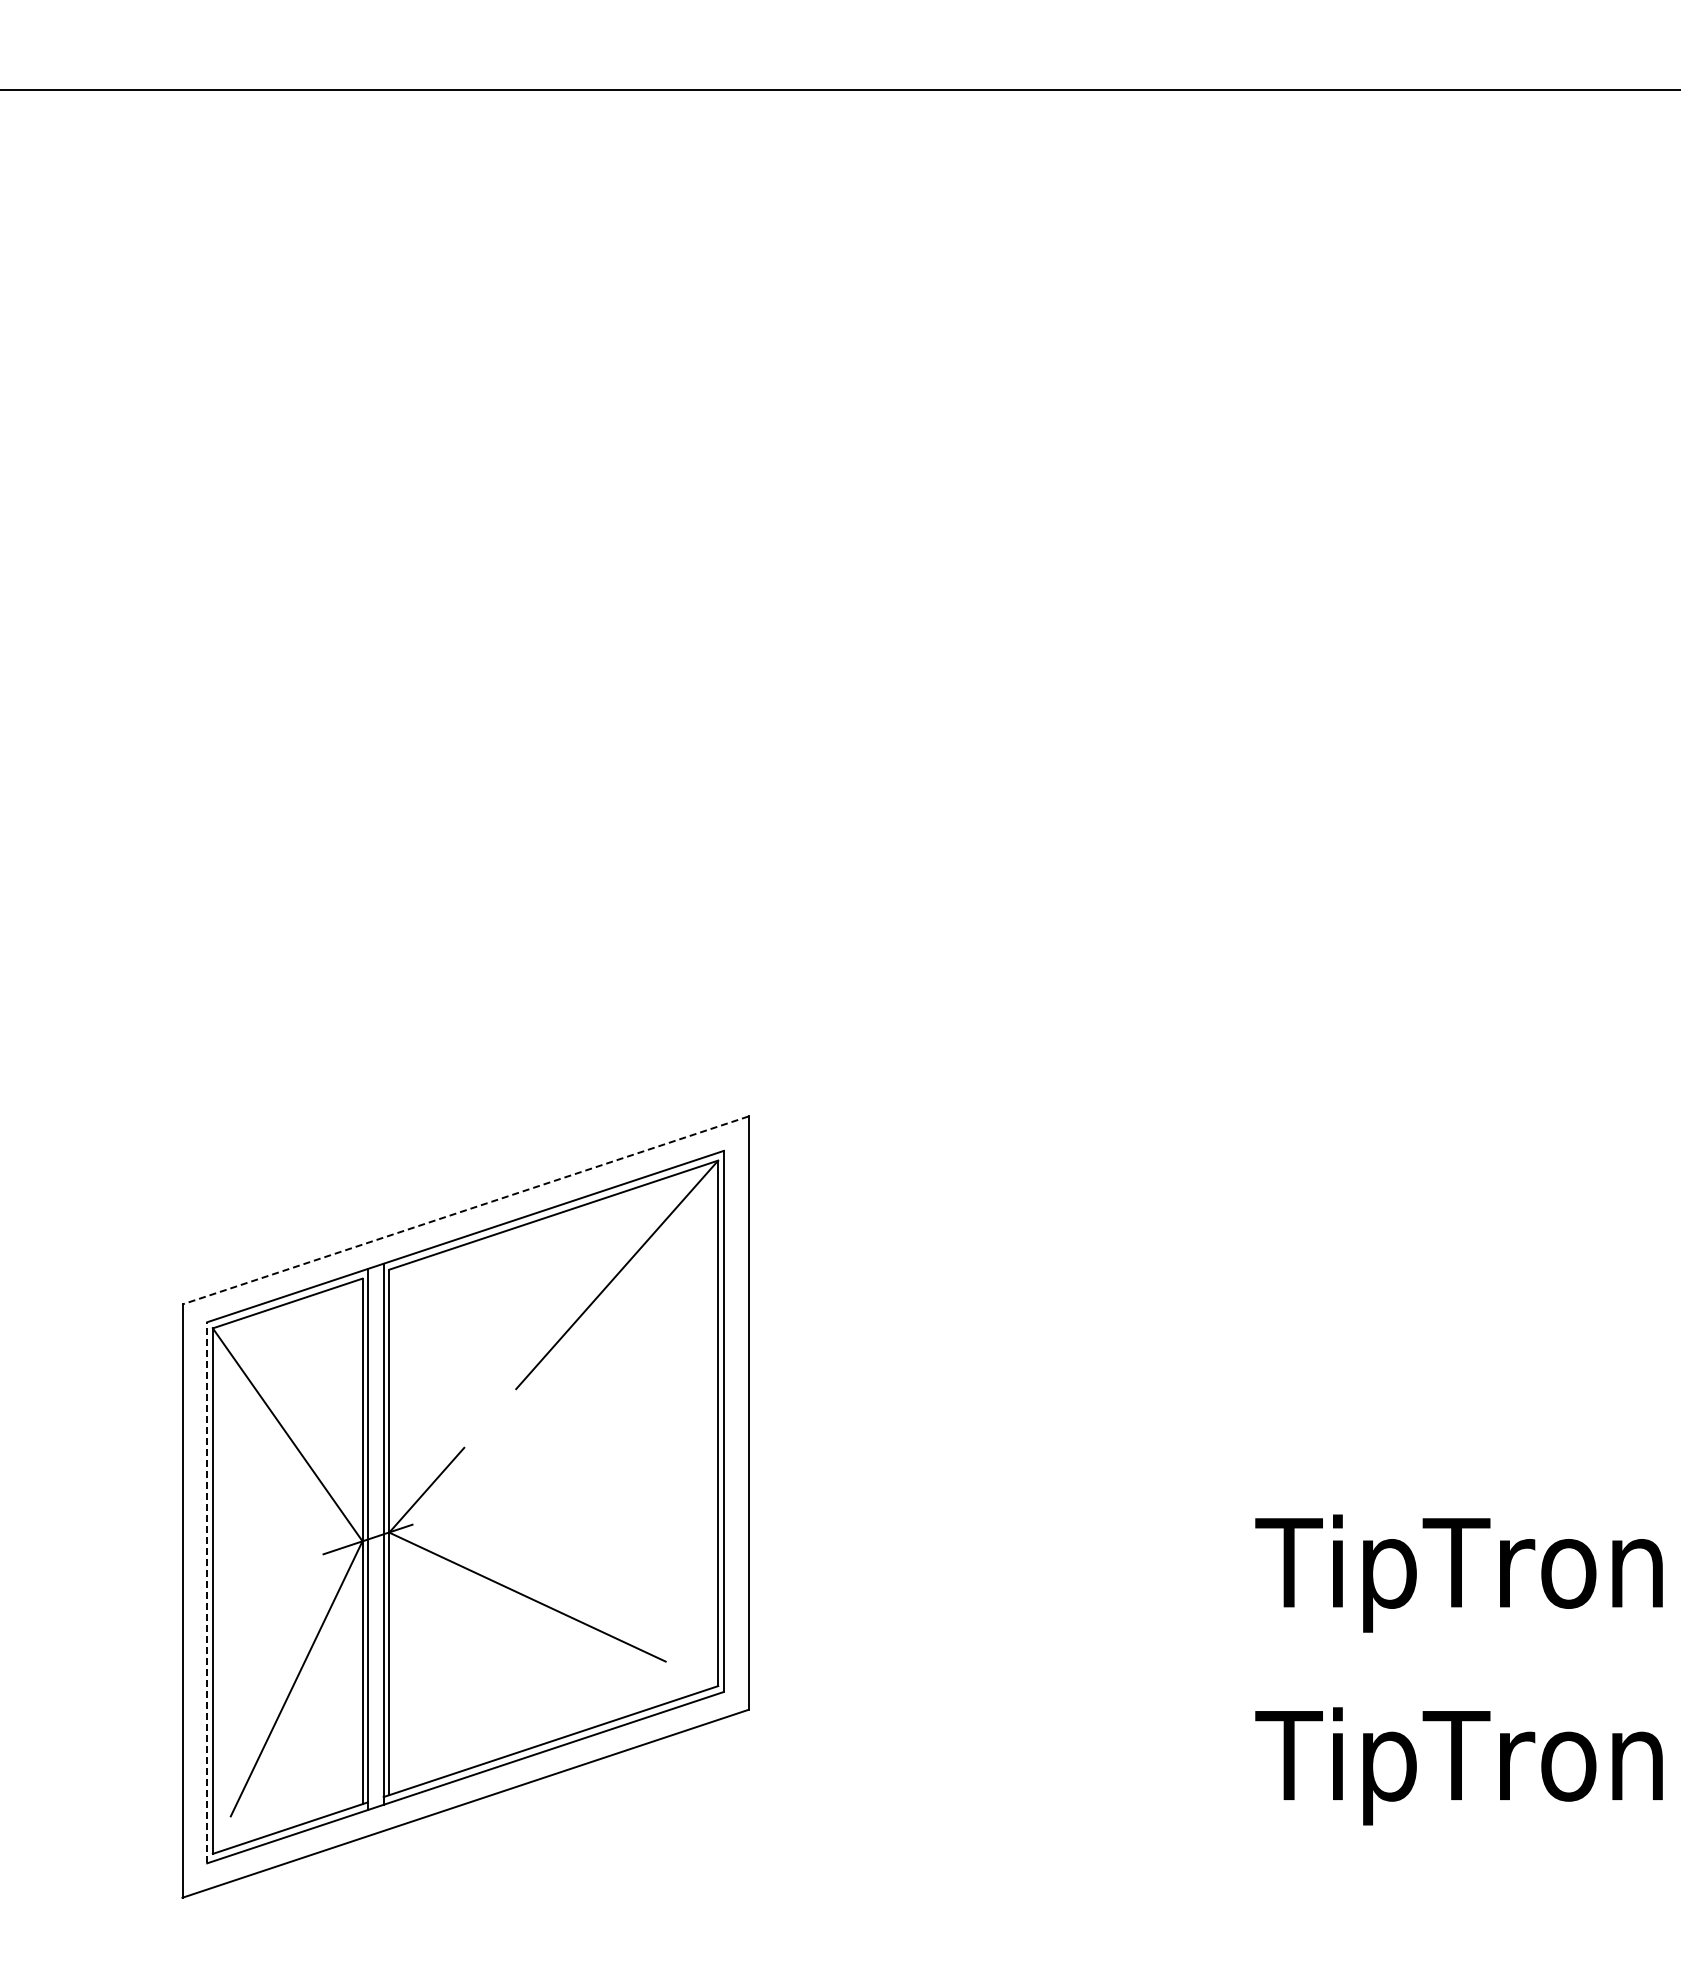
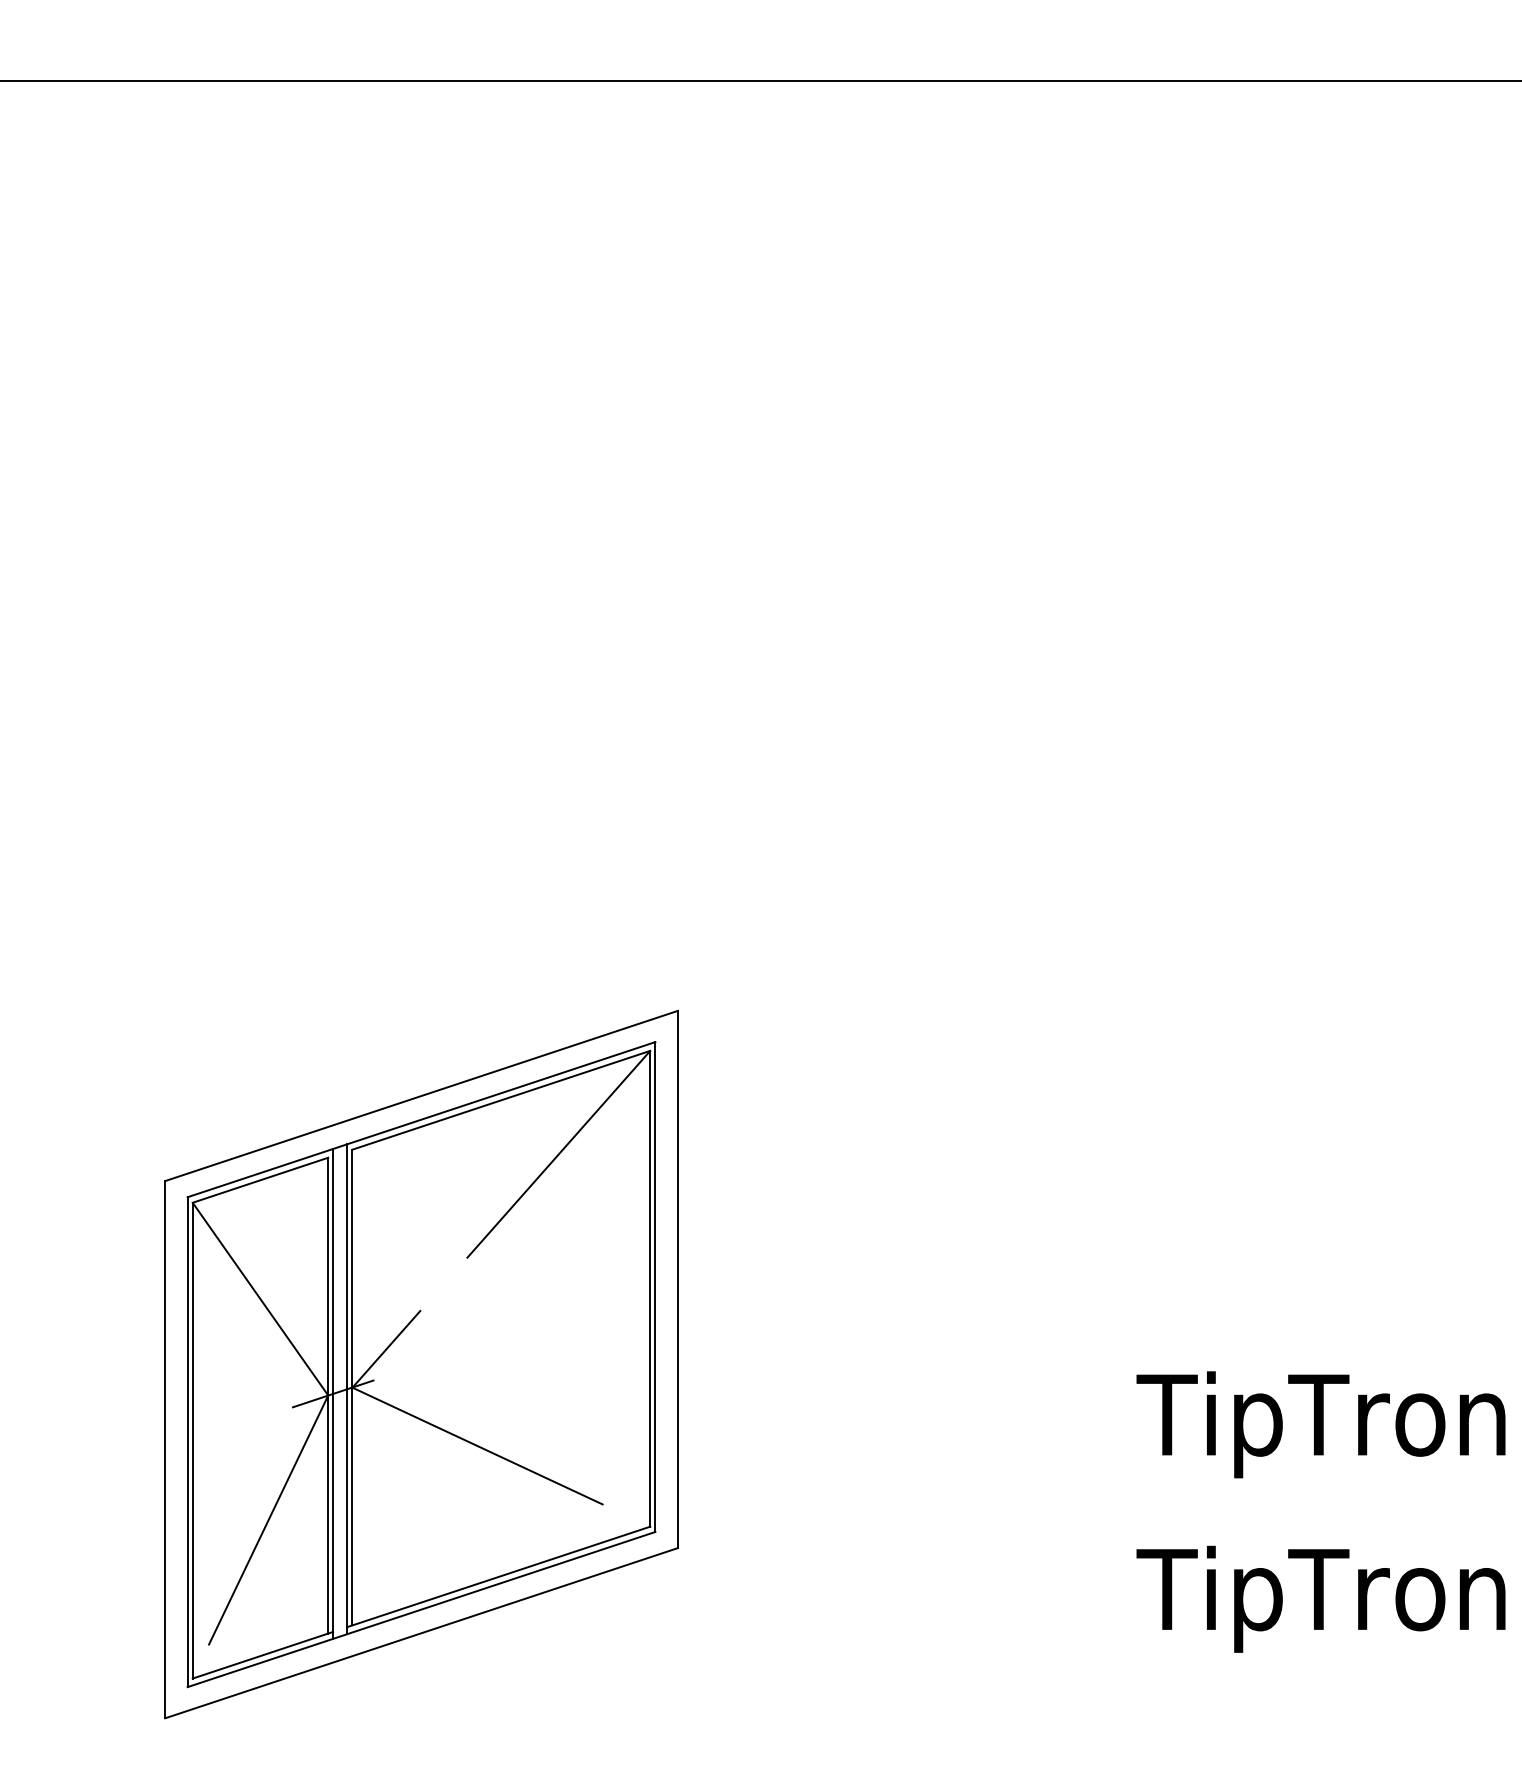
line: (465, 1210) -> (421, 1096), dashed -> solid
line: (207, 1592) -> (187, 1441), dashed -> solid

